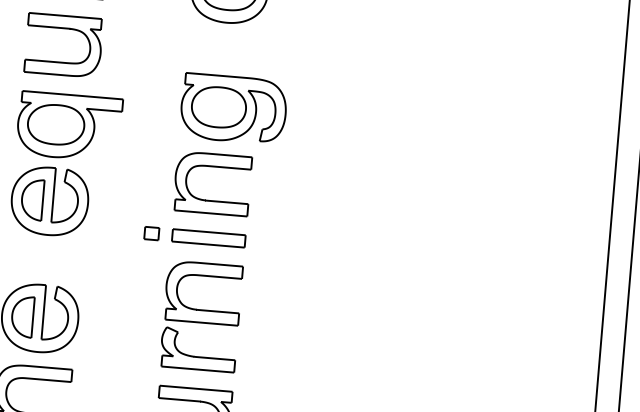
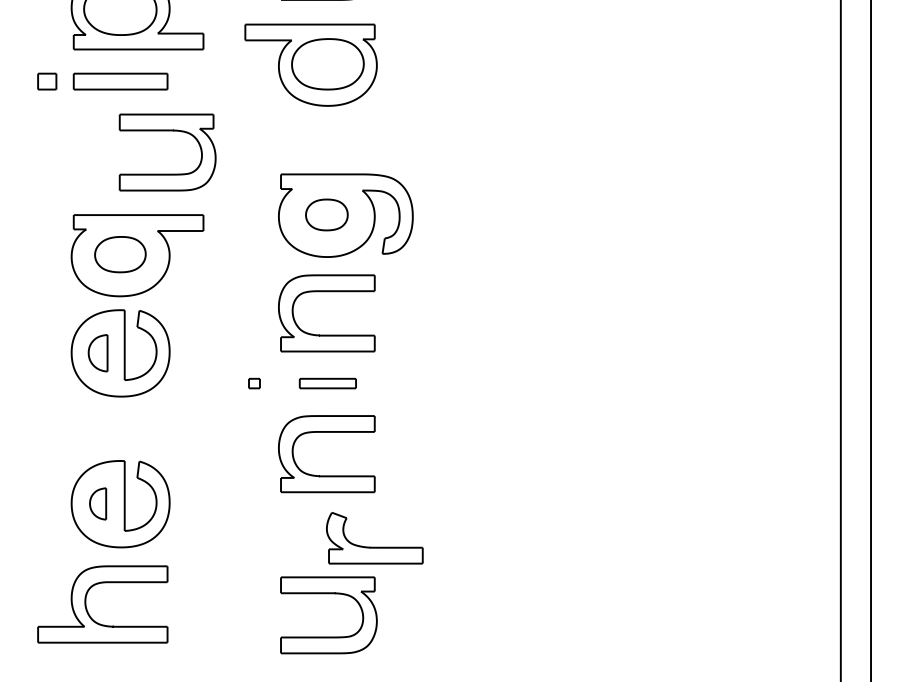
part: (65, 29) -> (167, 131), moved
part: (218, 106) -> (326, 214), size x0.6
part: (56, 124) -> (120, 254), size x0.7
part: (31, 199) -> (97, 353), size x0.7
part: (151, 233) -> (254, 383), size x0.6
part: (208, 238) -> (327, 383), size x0.6
part: (22, 316) -> (97, 503), size x0.6
part: (197, 356) -> (374, 546), moved

